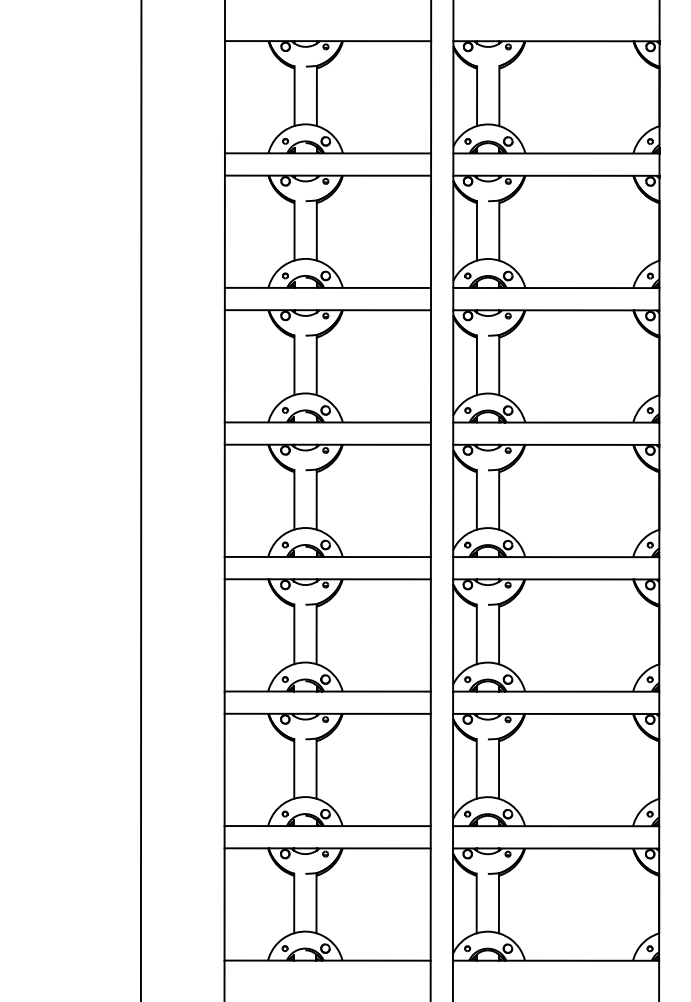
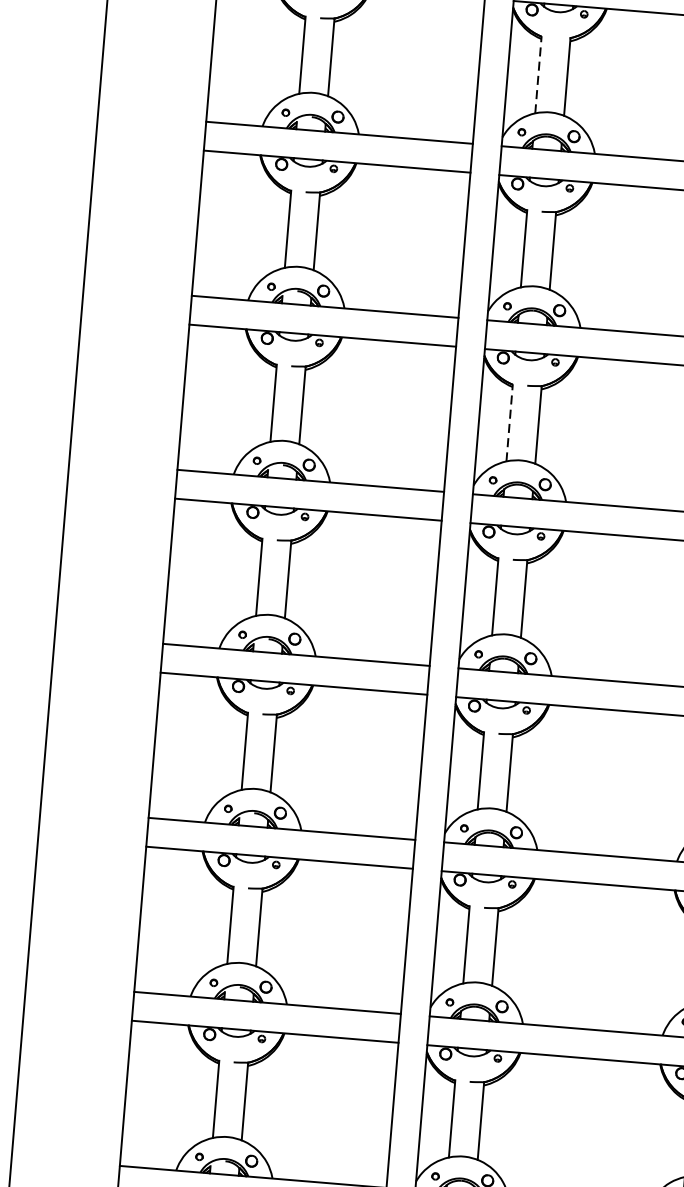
line: (477, 96) -> (538, 75), solid -> dashed
line: (476, 365) -> (509, 422), solid -> dashed

